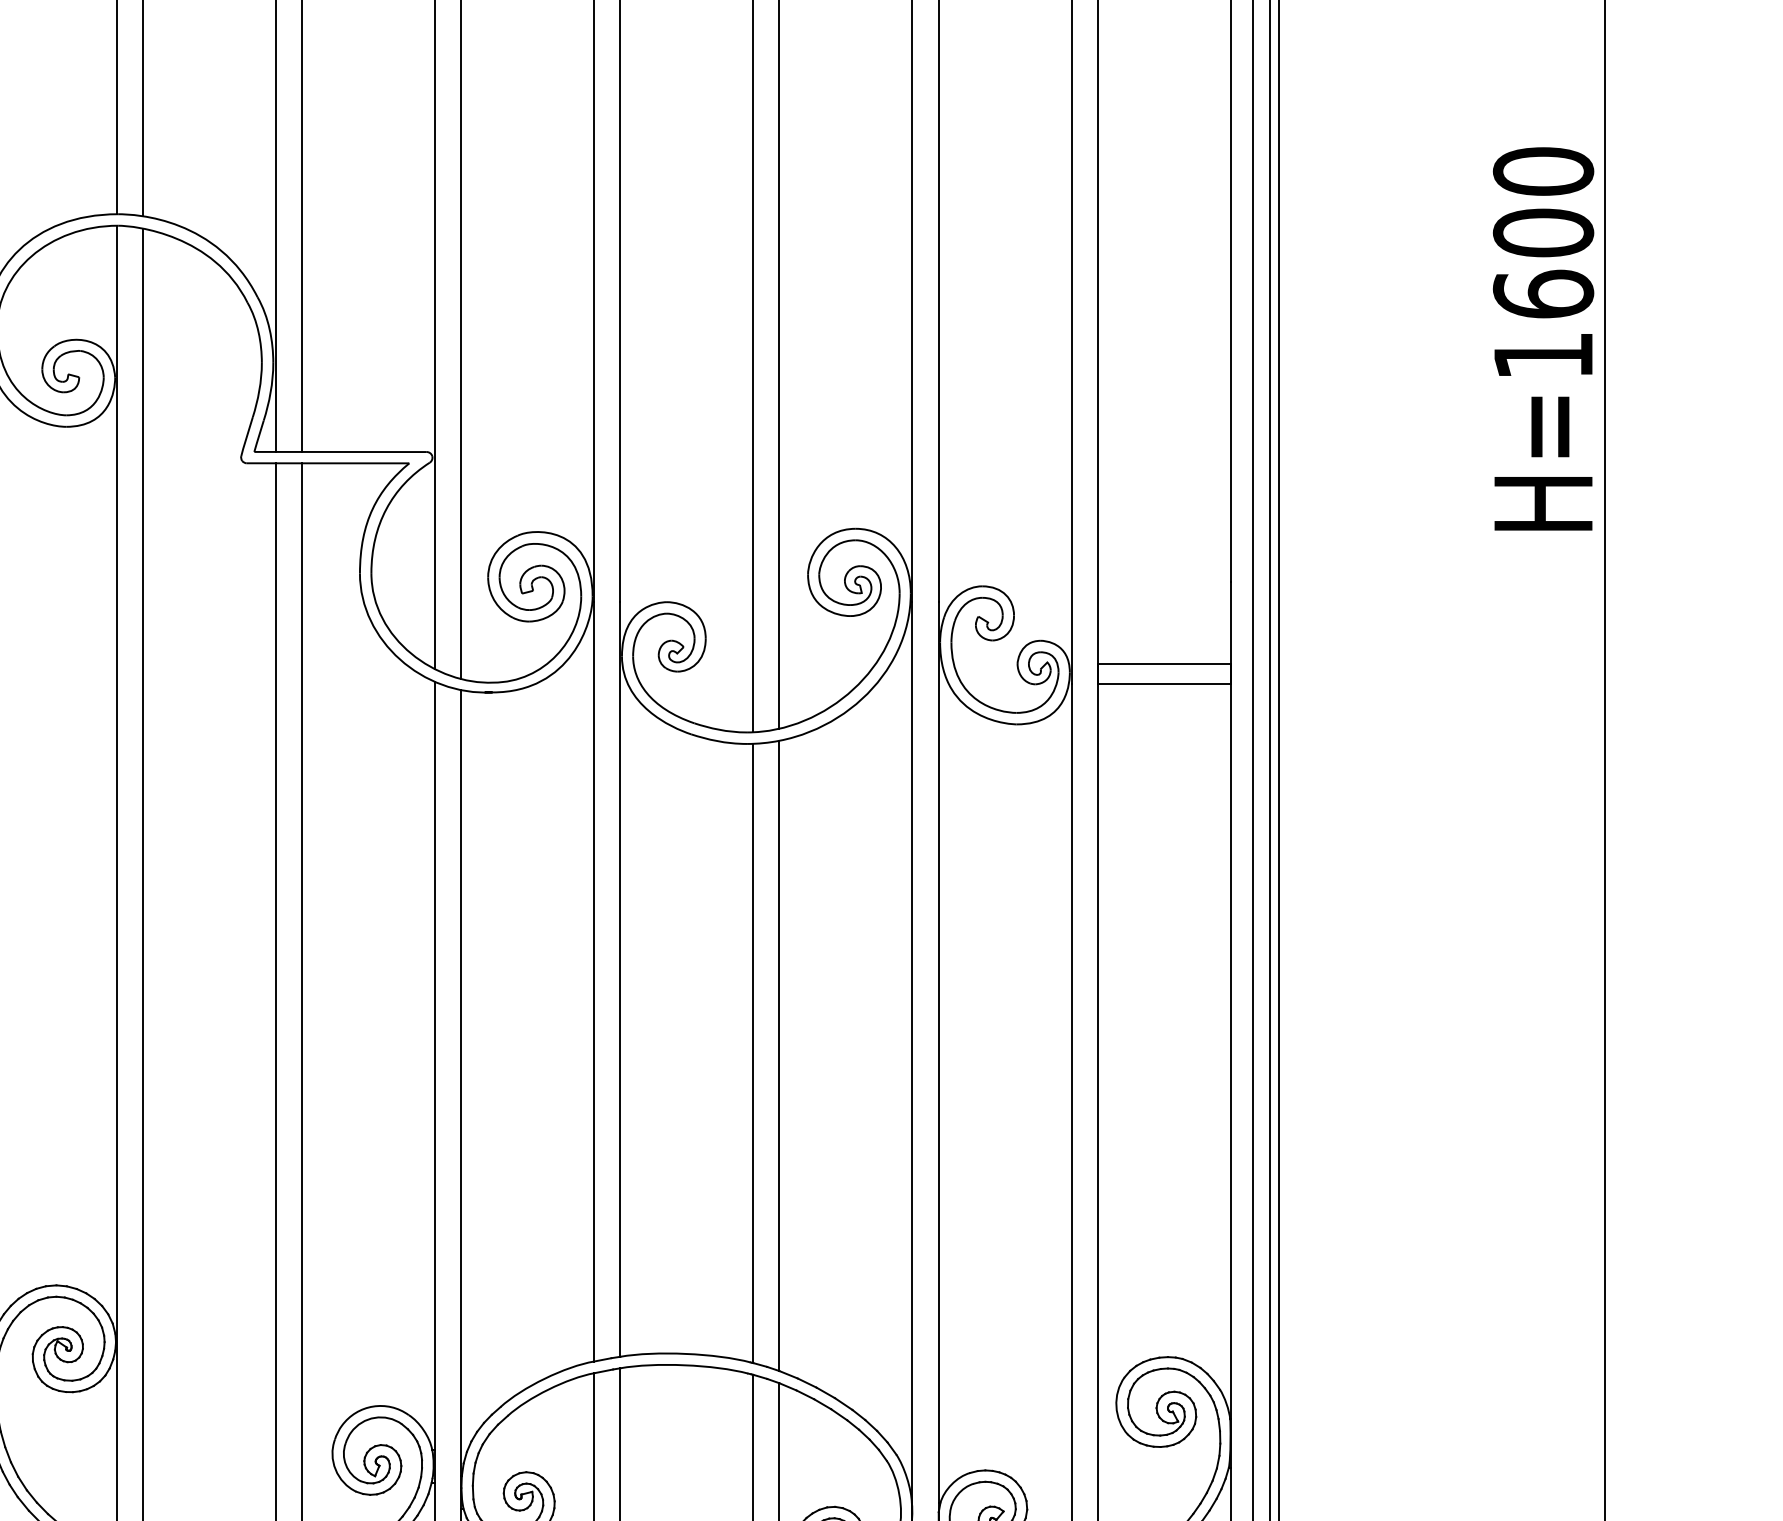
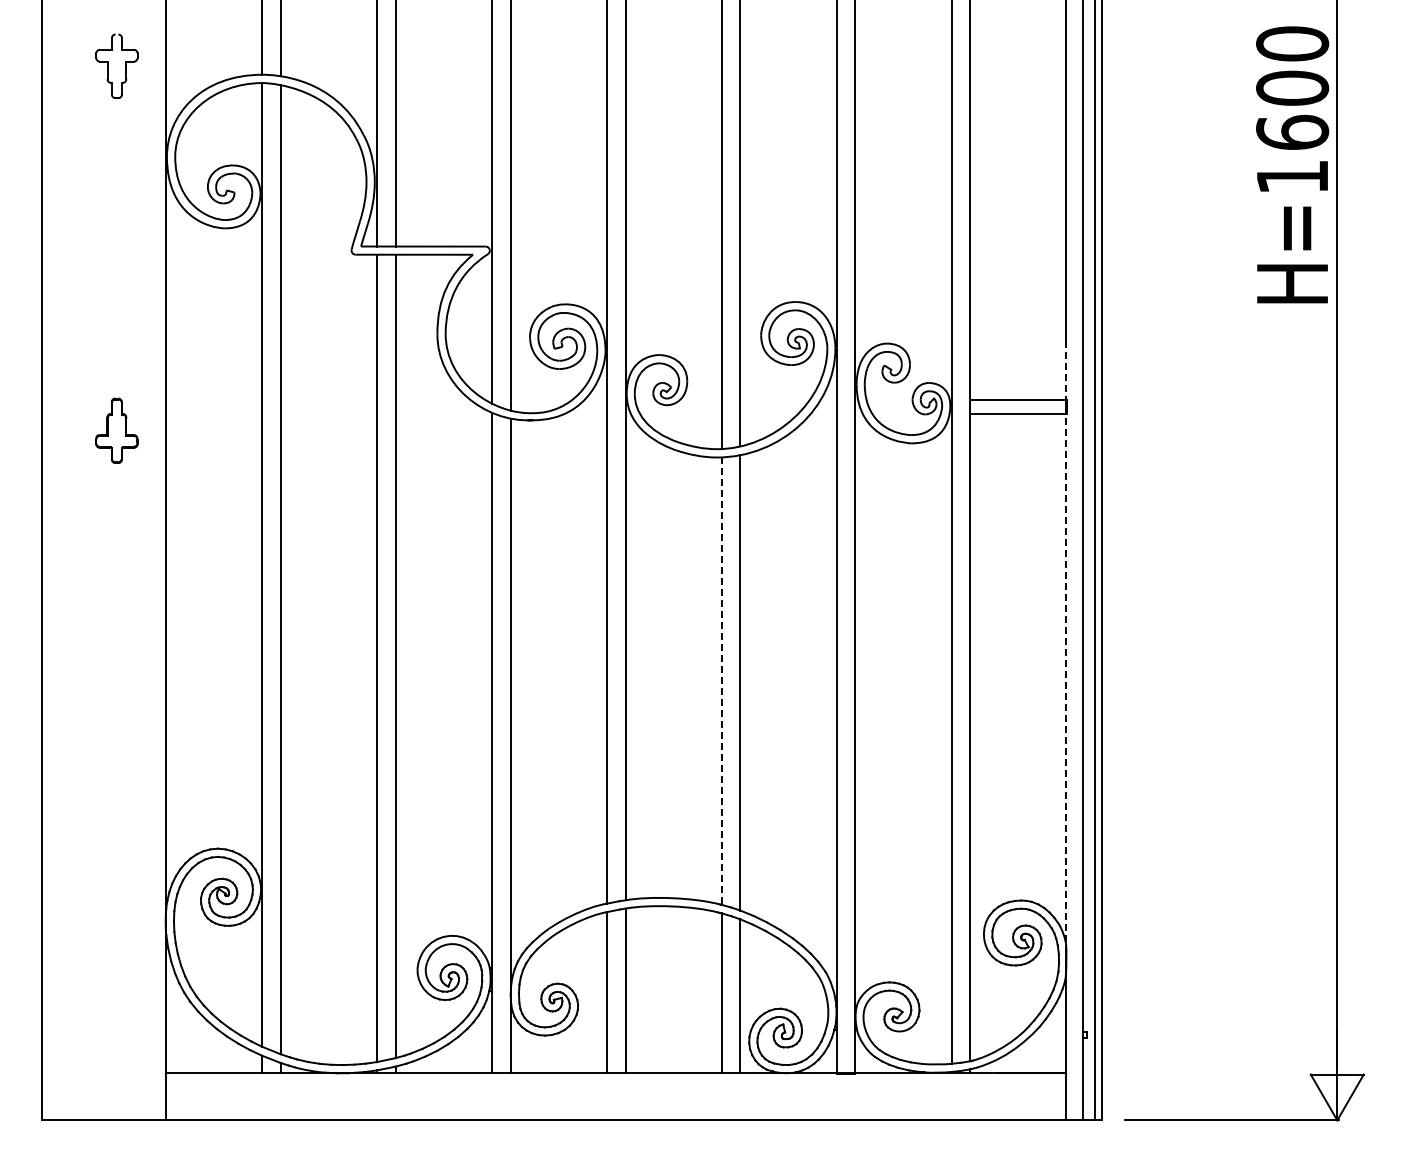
line: (1230, 1001) -> (1066, 643), solid -> dashed
line: (753, 1053) -> (721, 681), solid -> dashed

